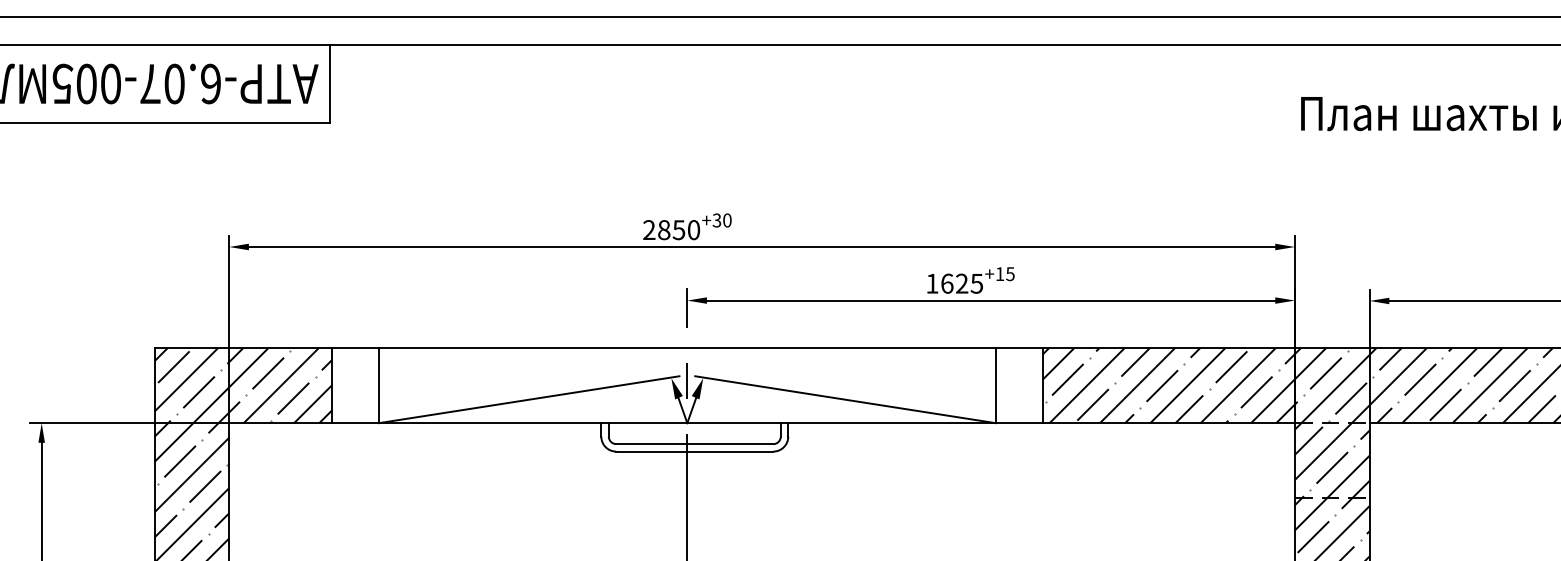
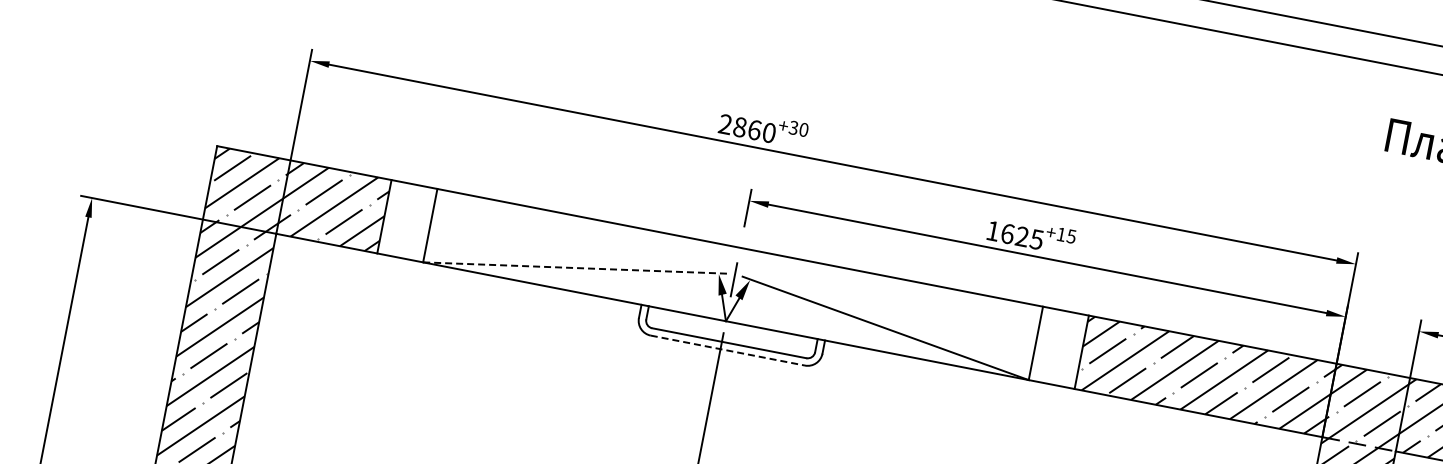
text: (678, 230) -> (754, 130), 2850 -> 2860
line: (529, 399) -> (575, 267), solid -> dashed
line: (694, 451) -> (727, 350), solid -> dashed

